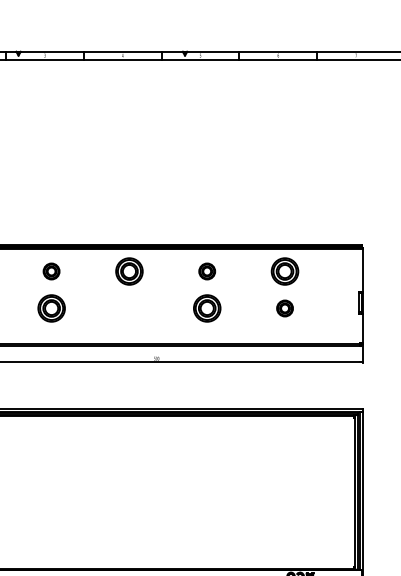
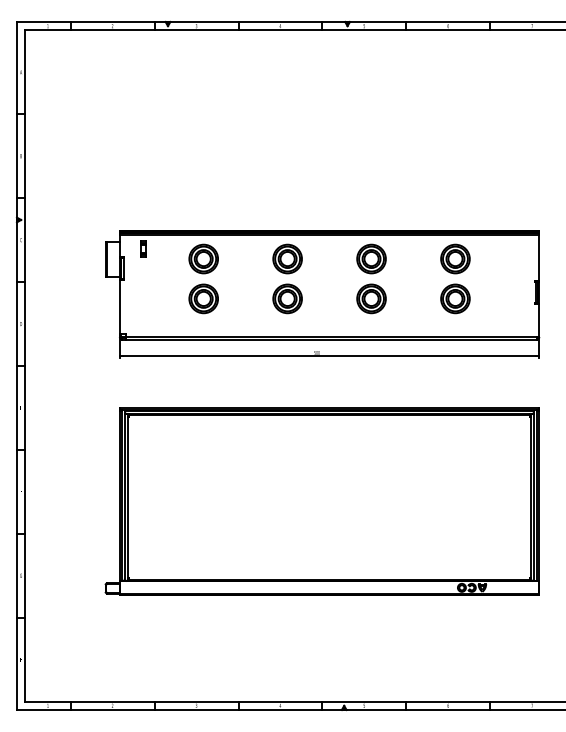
part: (51, 271) -> (203, 258), size x1.67
part: (207, 271) -> (371, 258), size x1.67
part: (129, 308) -> (287, 298), added
part: (285, 308) -> (455, 298), size x1.67

